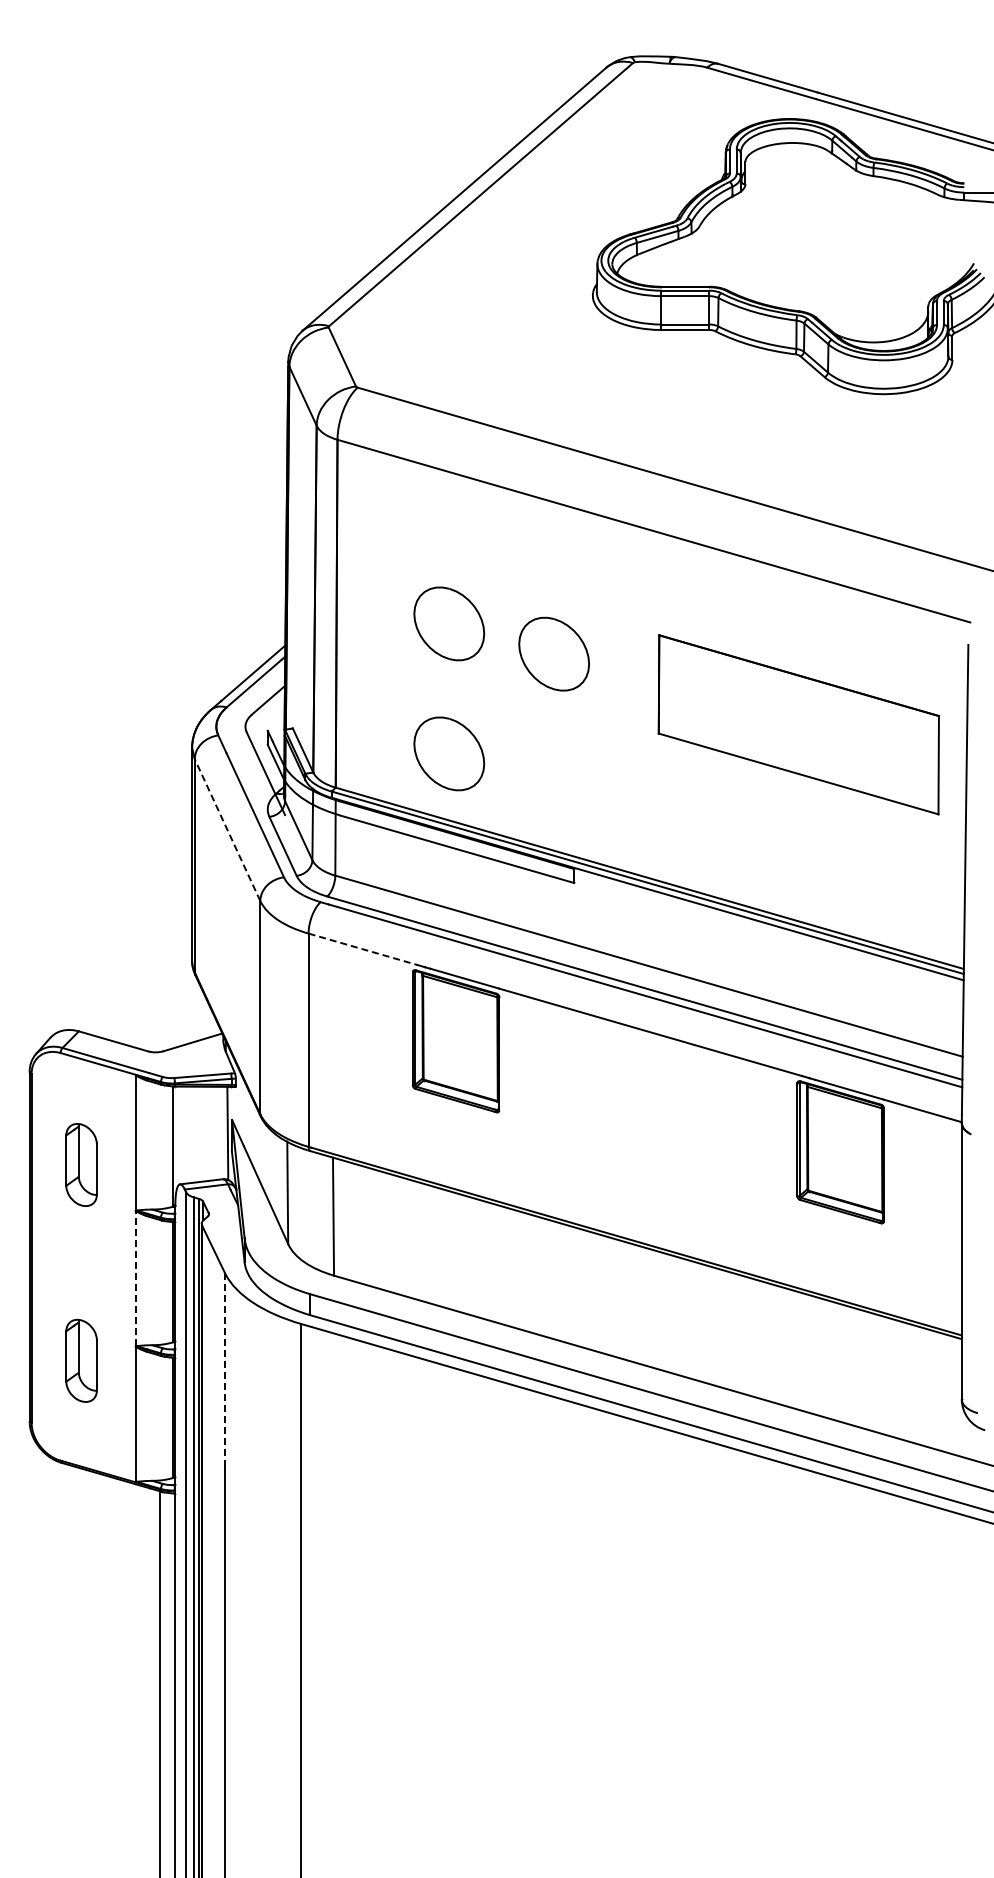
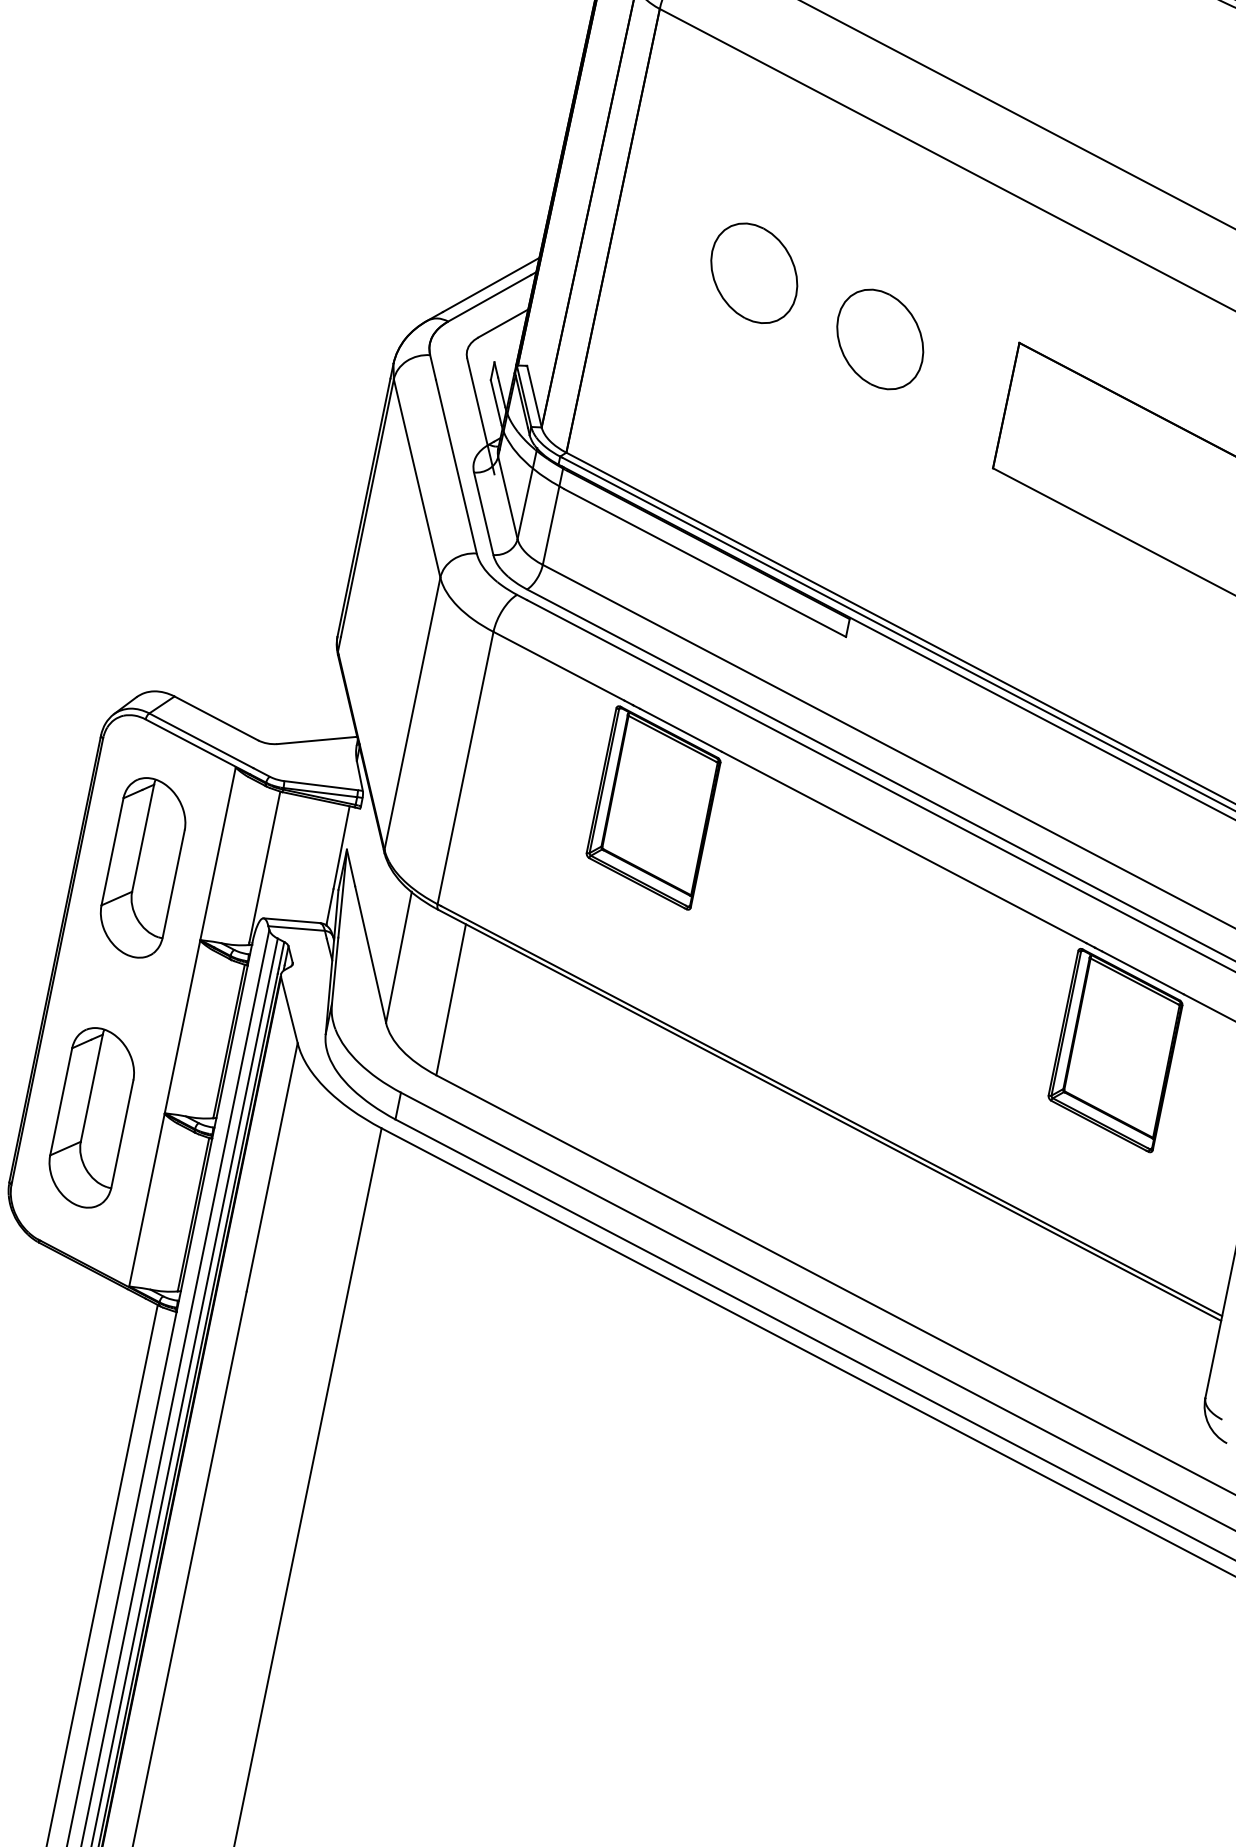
part: (449, 753) -> (720, 438), removed
line: (227, 829) -> (417, 477), dashed -> solid
line: (363, 949) -> (559, 666), dashed -> solid
part: (81, 1164) -> (143, 867), size x1.67
line: (135, 1278) -> (182, 1026), dashed -> solid
part: (81, 1360) -> (91, 1117), size x1.67
line: (224, 1370) -> (271, 1167), dashed -> solid

